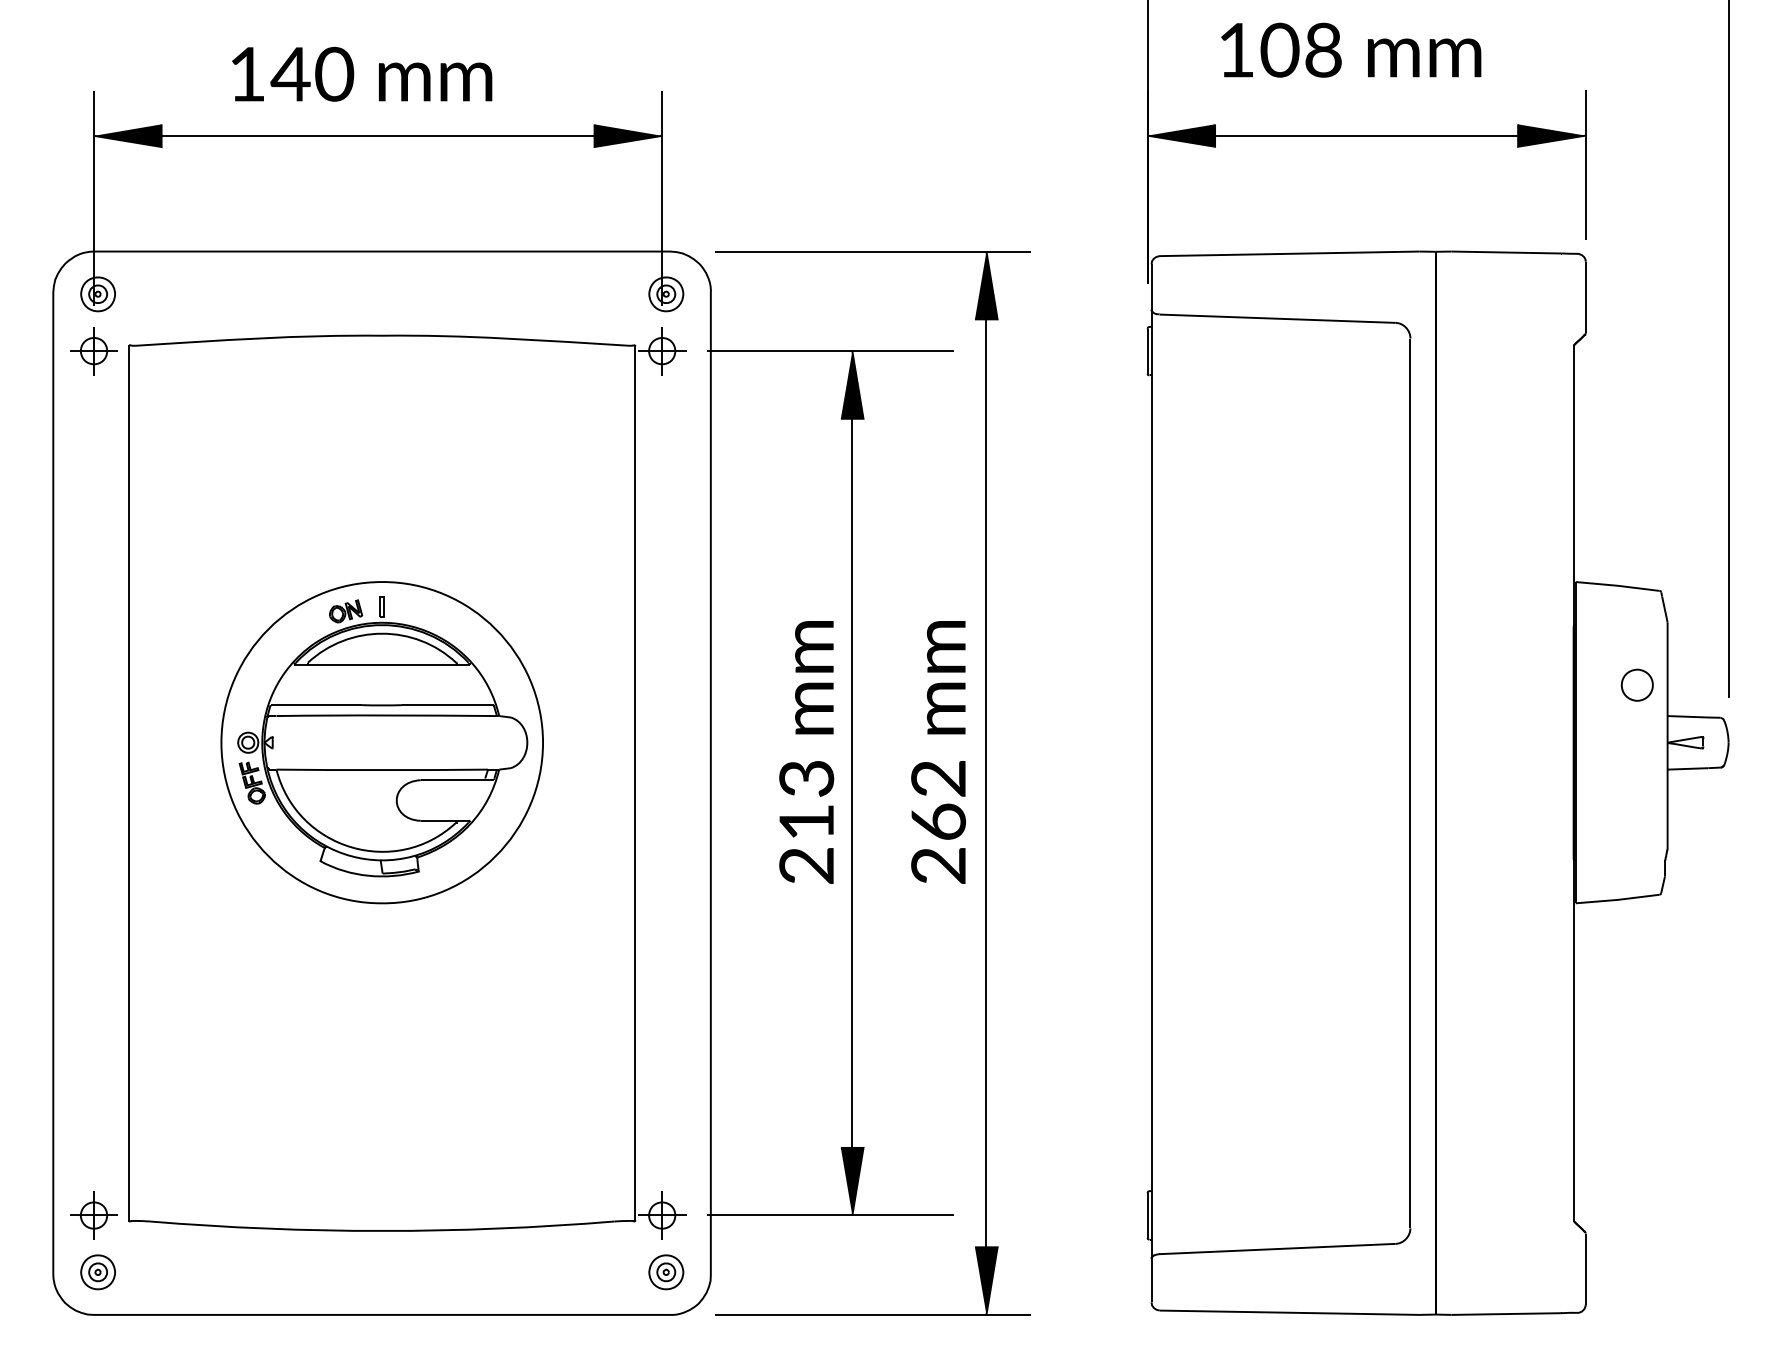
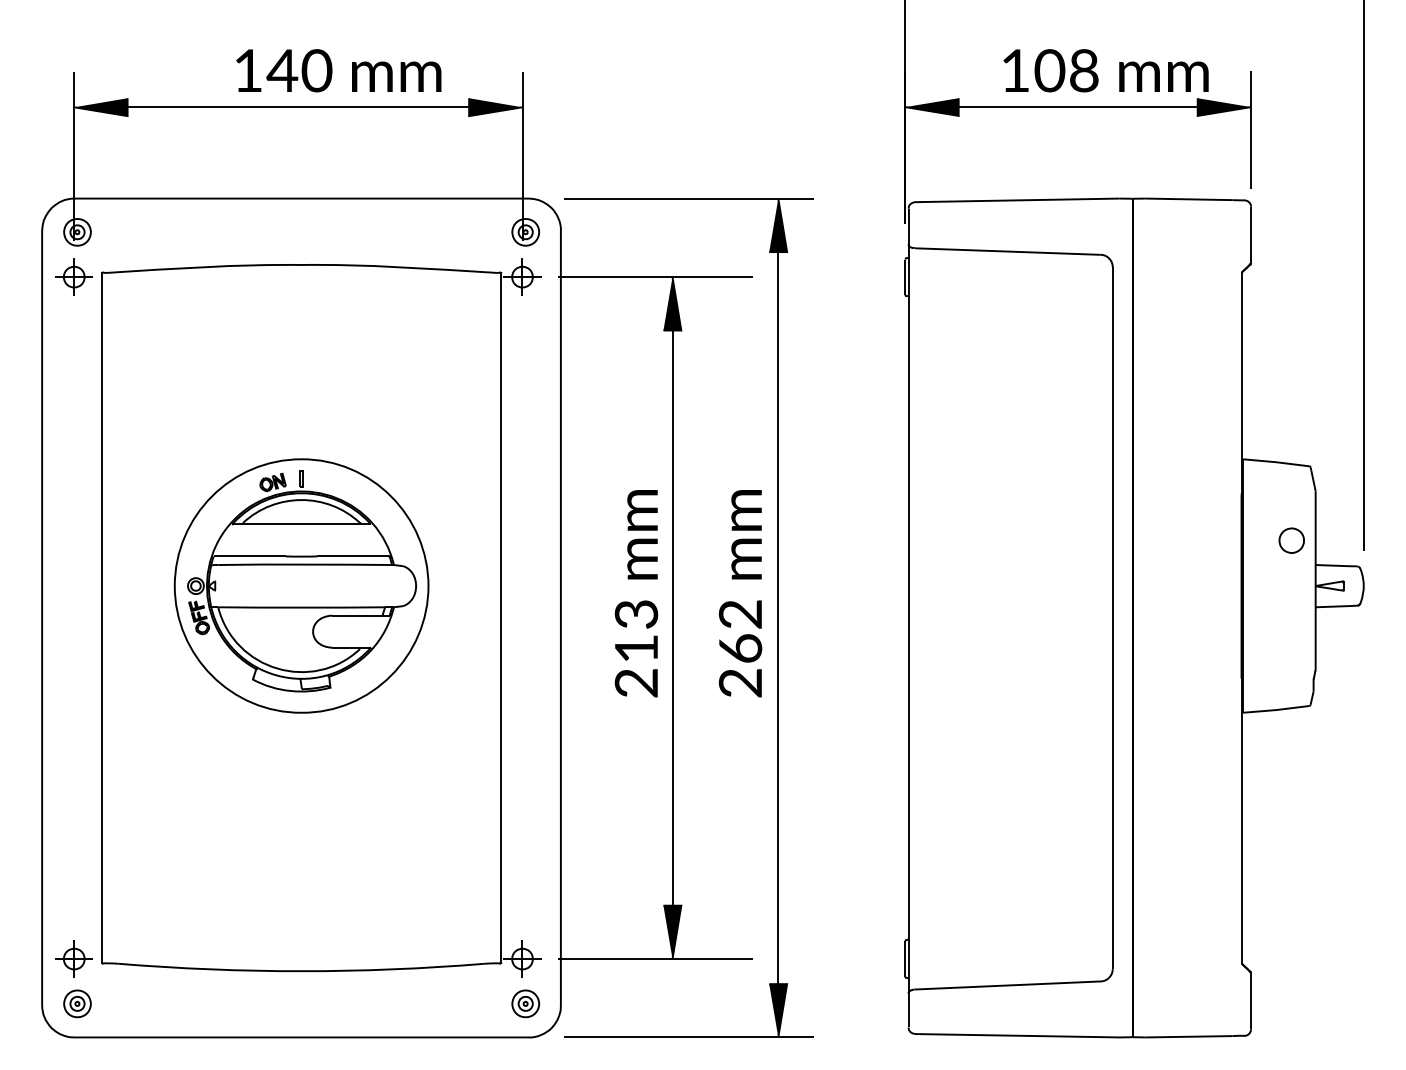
text: (1350, 49) -> (1105, 70), moved
text: (361, 73) -> (338, 70), moved

